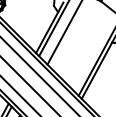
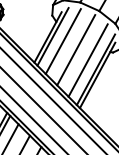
line: (78, 41) -> (76, 50), added
line: (89, 51) -> (87, 60), added

